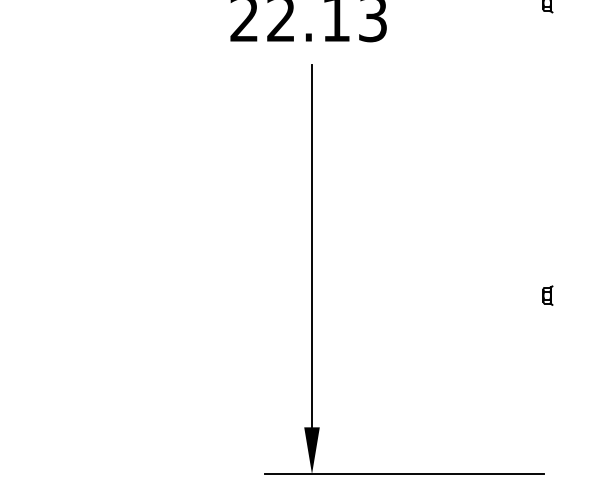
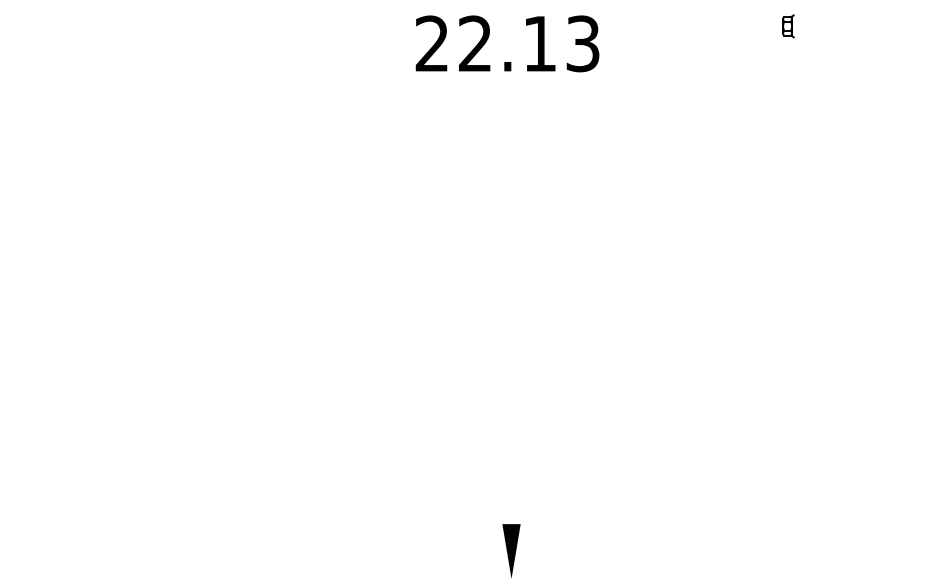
line: (311, 246) -> (511, 311), removed
part: (548, 295) -> (788, 369), removed
line: (404, 474) -> (620, 579), removed

